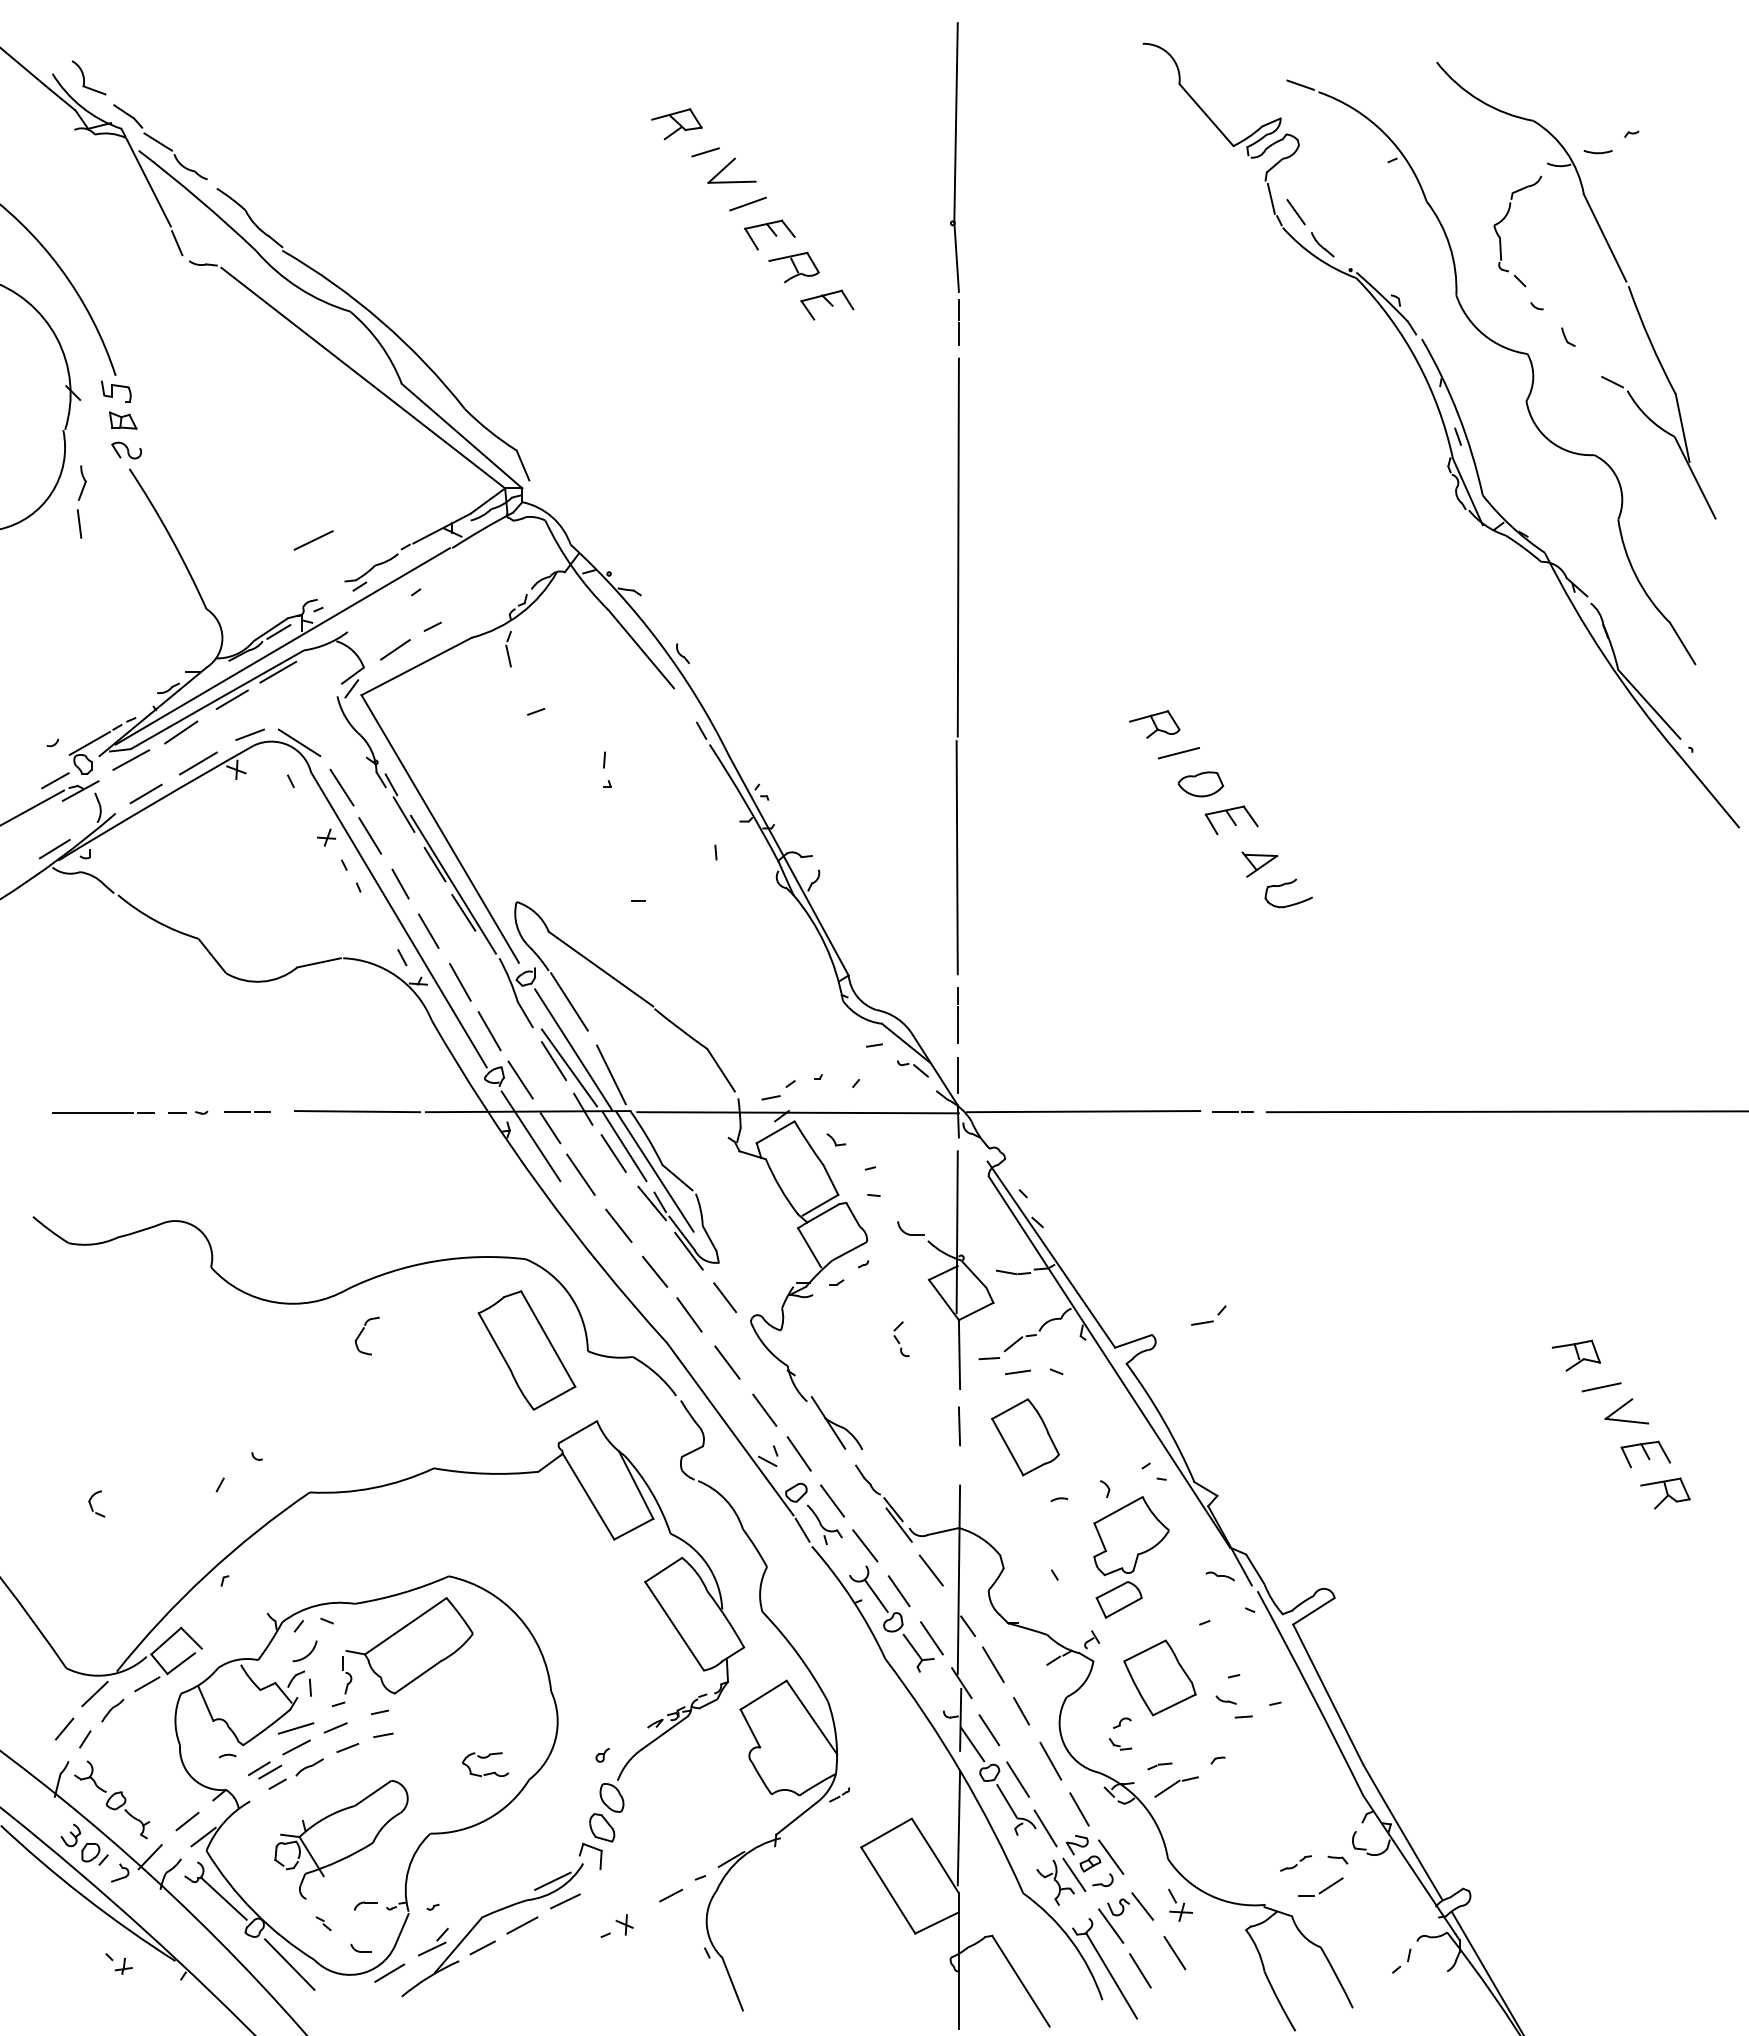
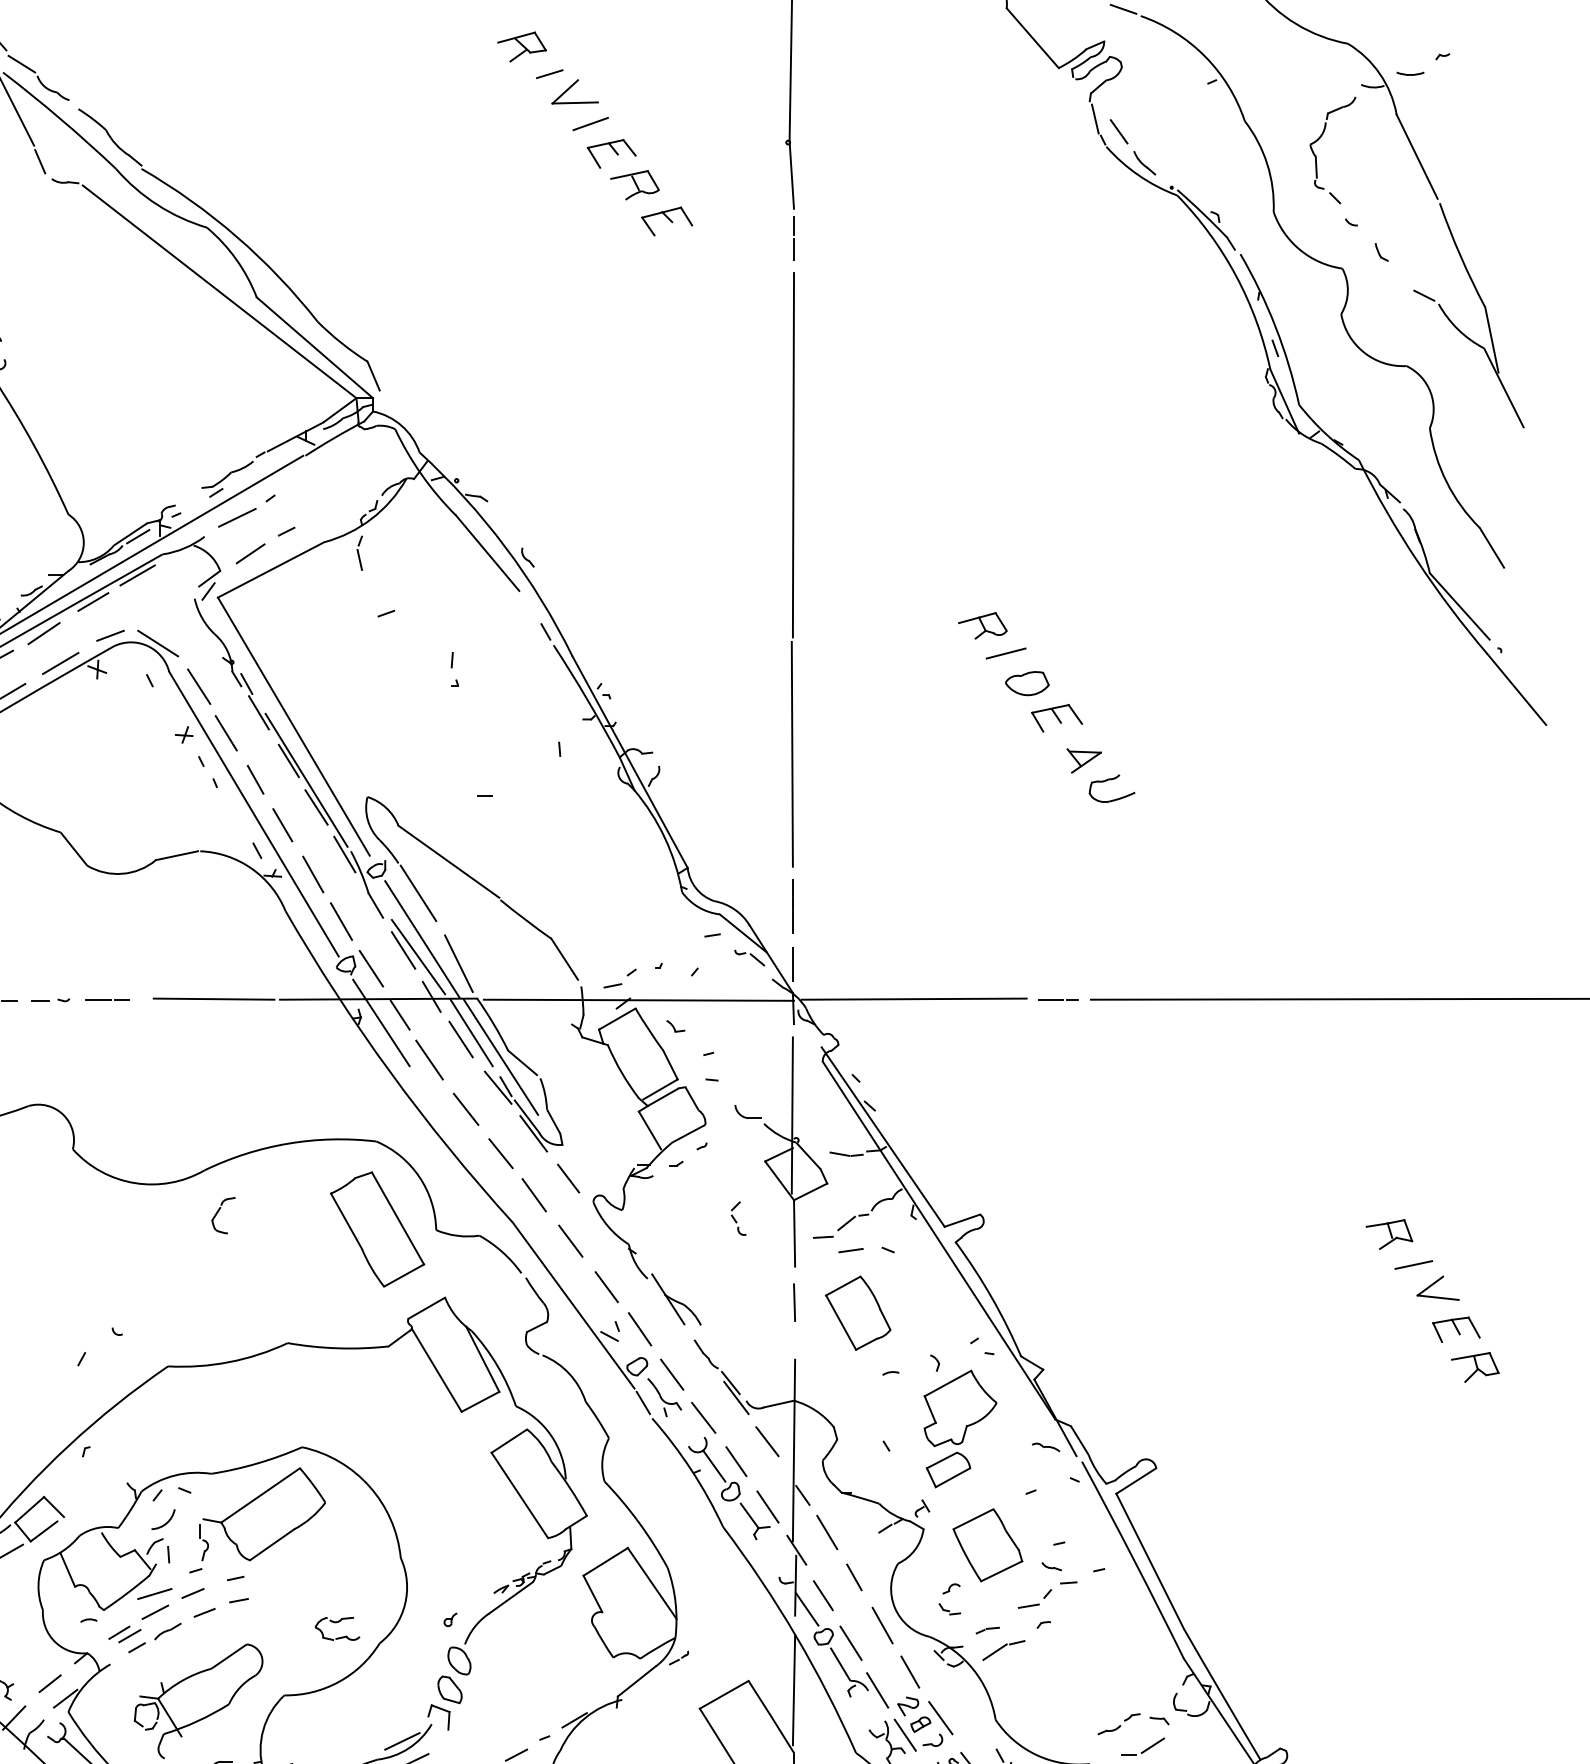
line: (313, 540) -> (237, 517), moved
line: (493, 961) -> (345, 854), added
part: (1208, 1315) -> (1034, 1598), moved
part: (1295, 1863) -> (1118, 1724), size x1.43

